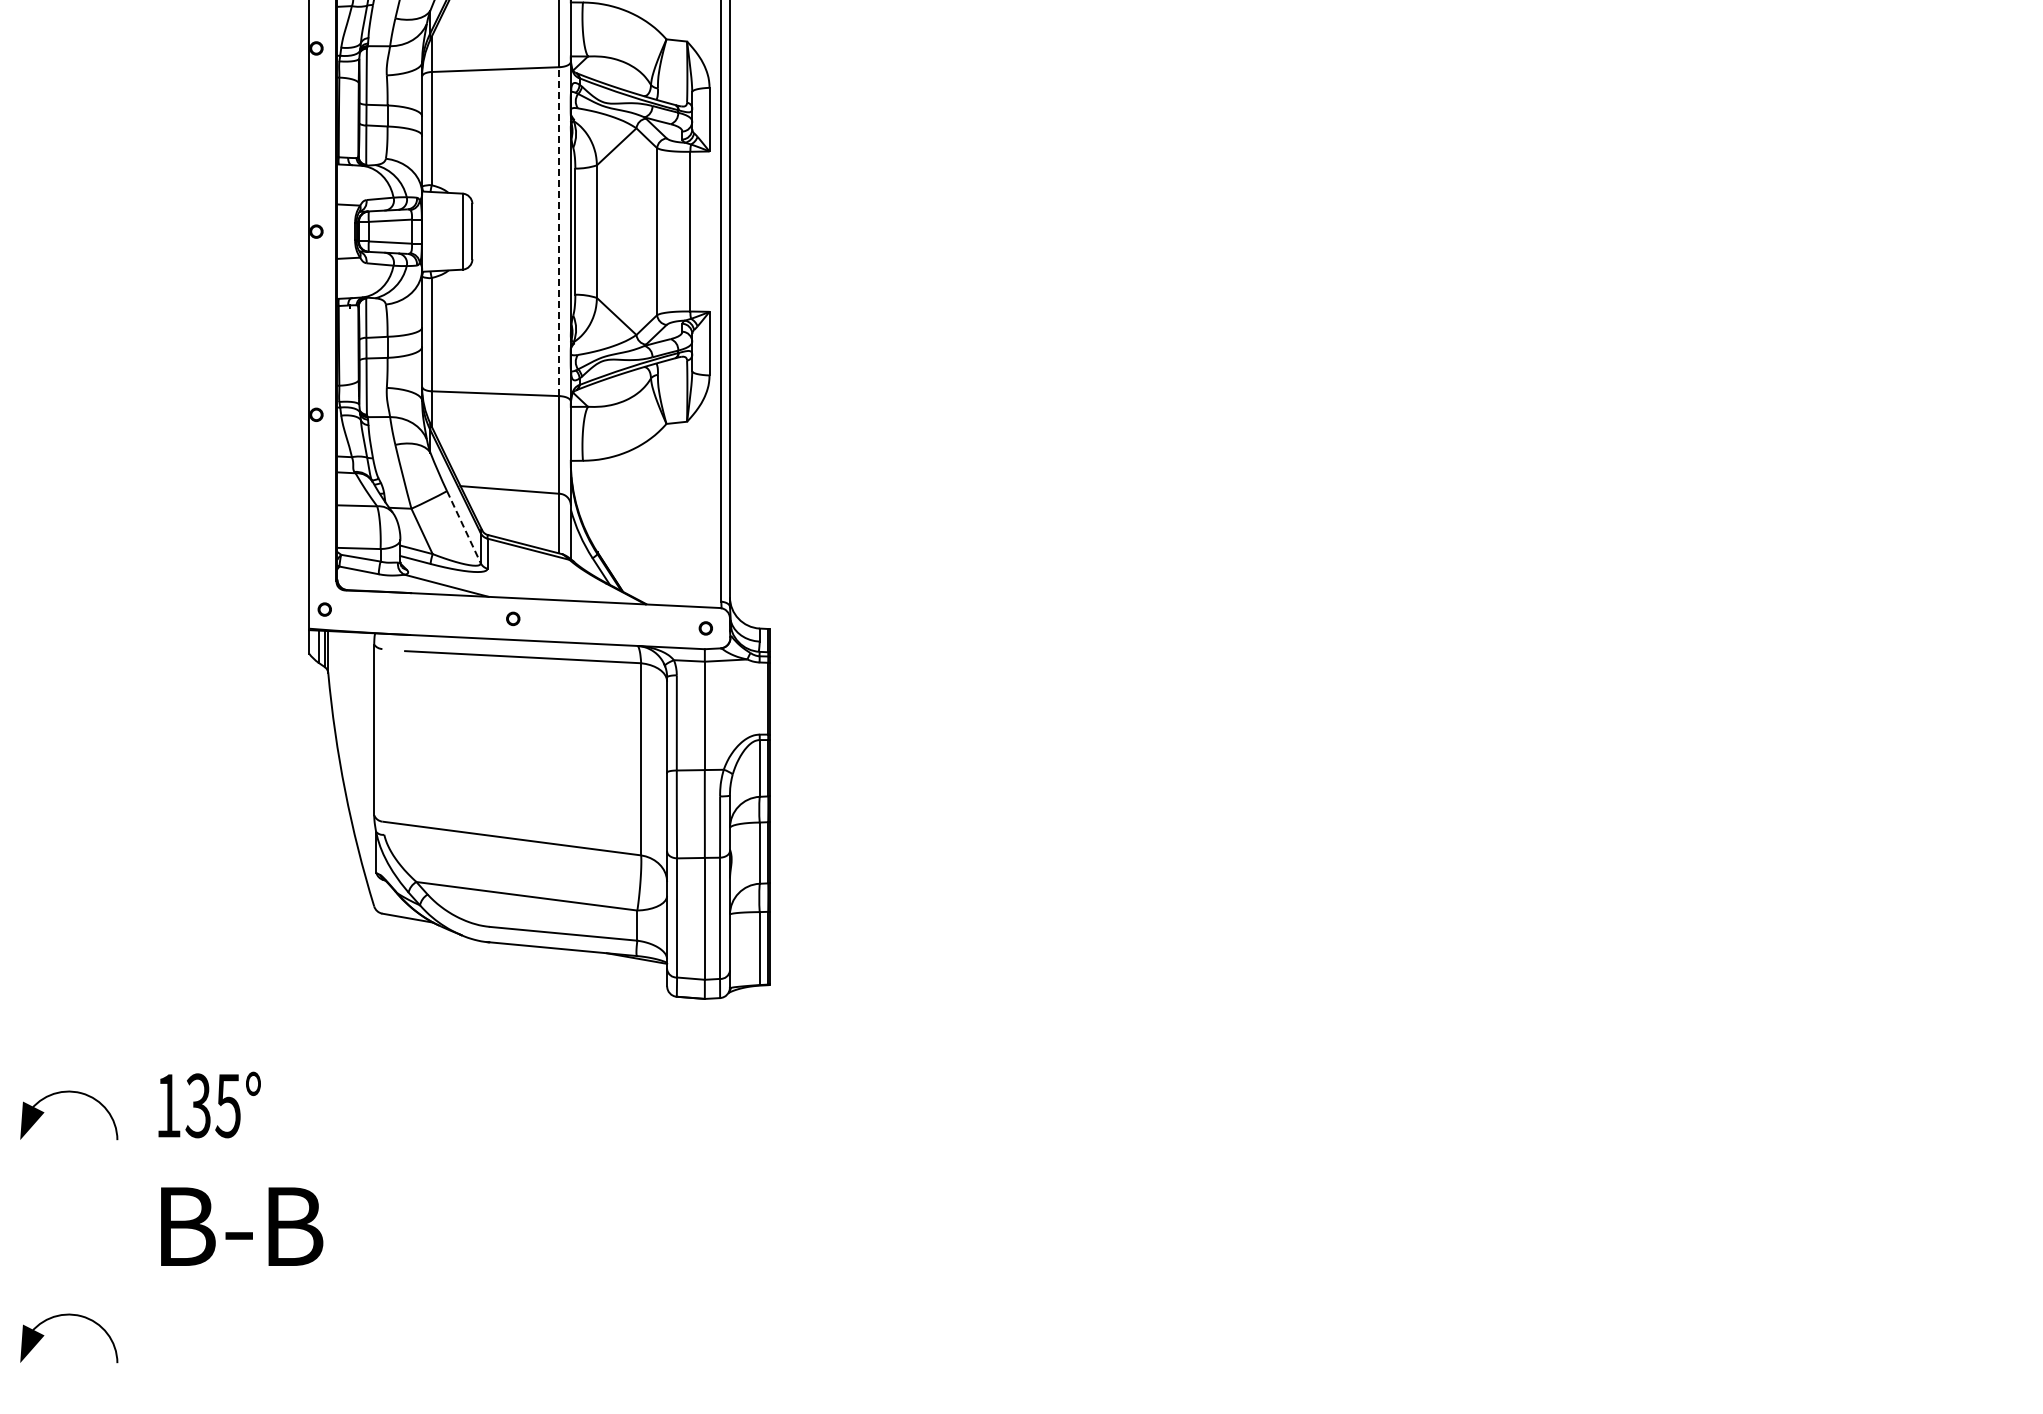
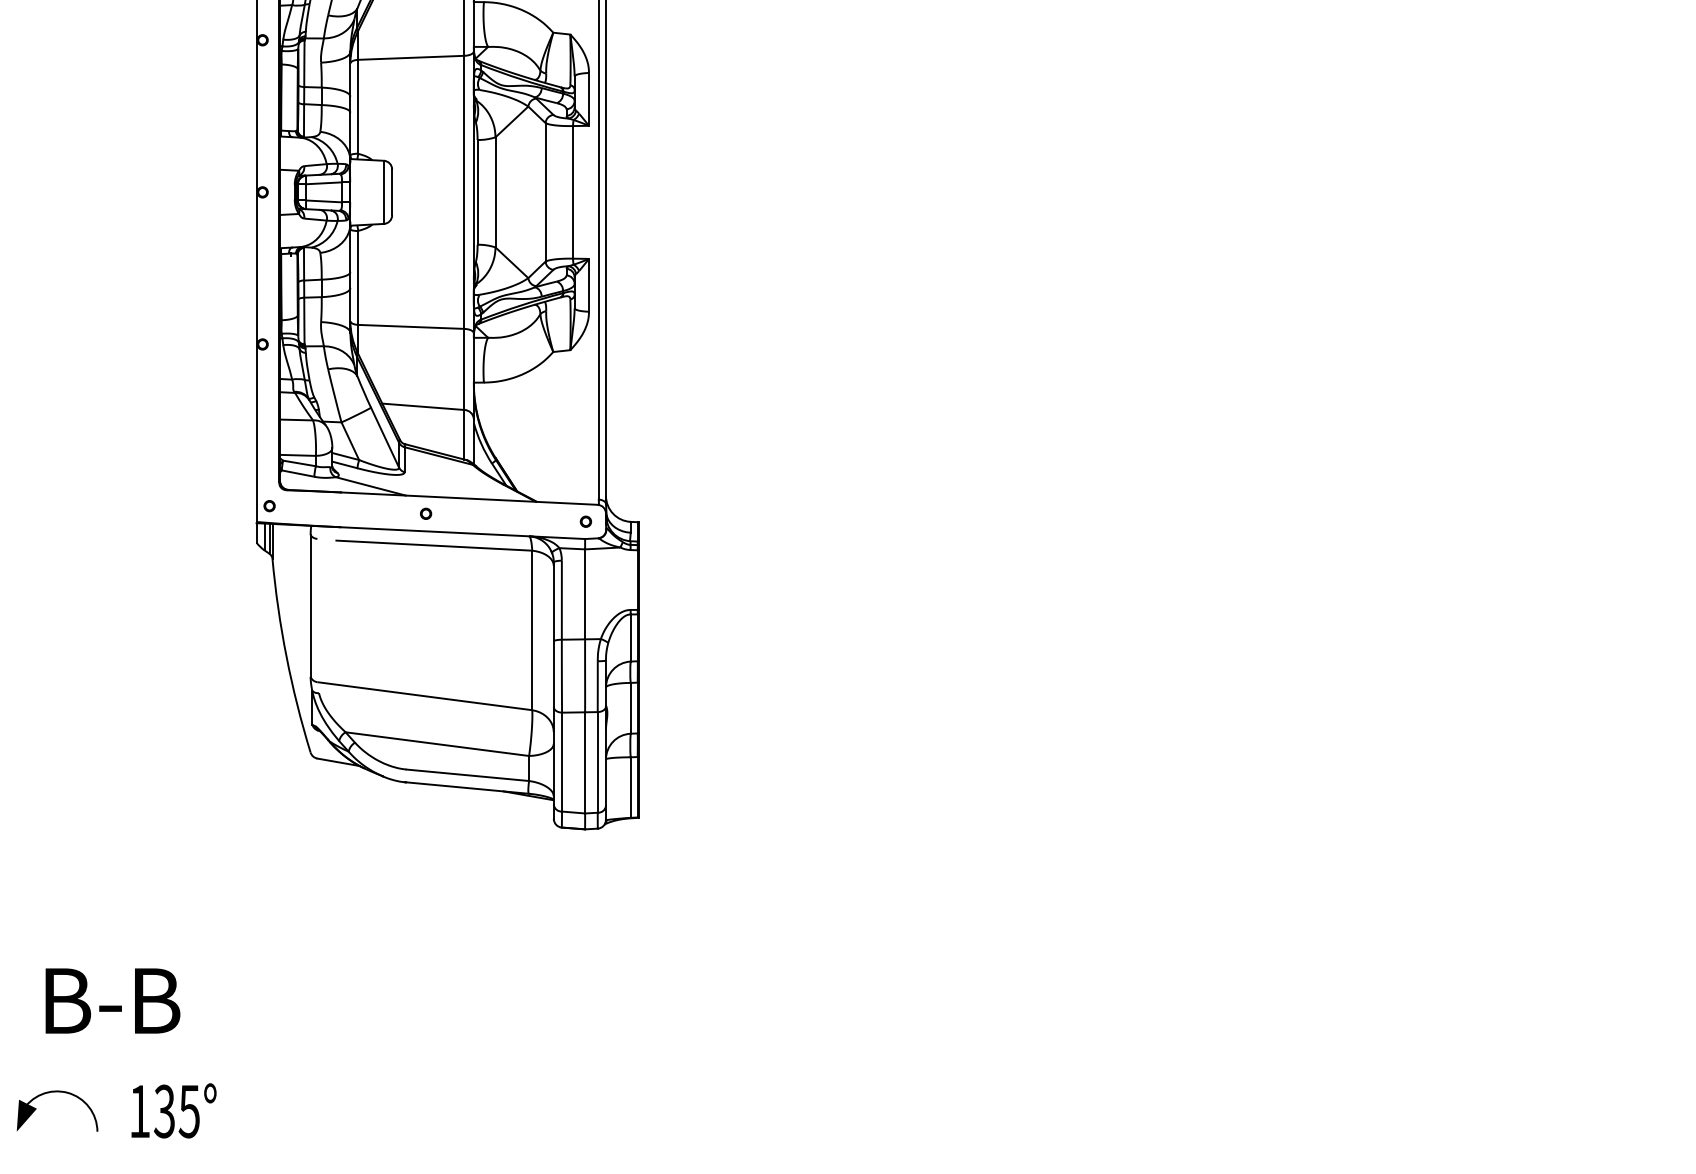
line: (559, 231) -> (464, 192), dashed -> solid
line: (463, 527) -> (384, 437), dashed -> solid
part: (69, 1092) -> (57, 907), removed
text: (209, 1104) -> (173, 1110), moved
text: (242, 1226) -> (113, 1000), moved

